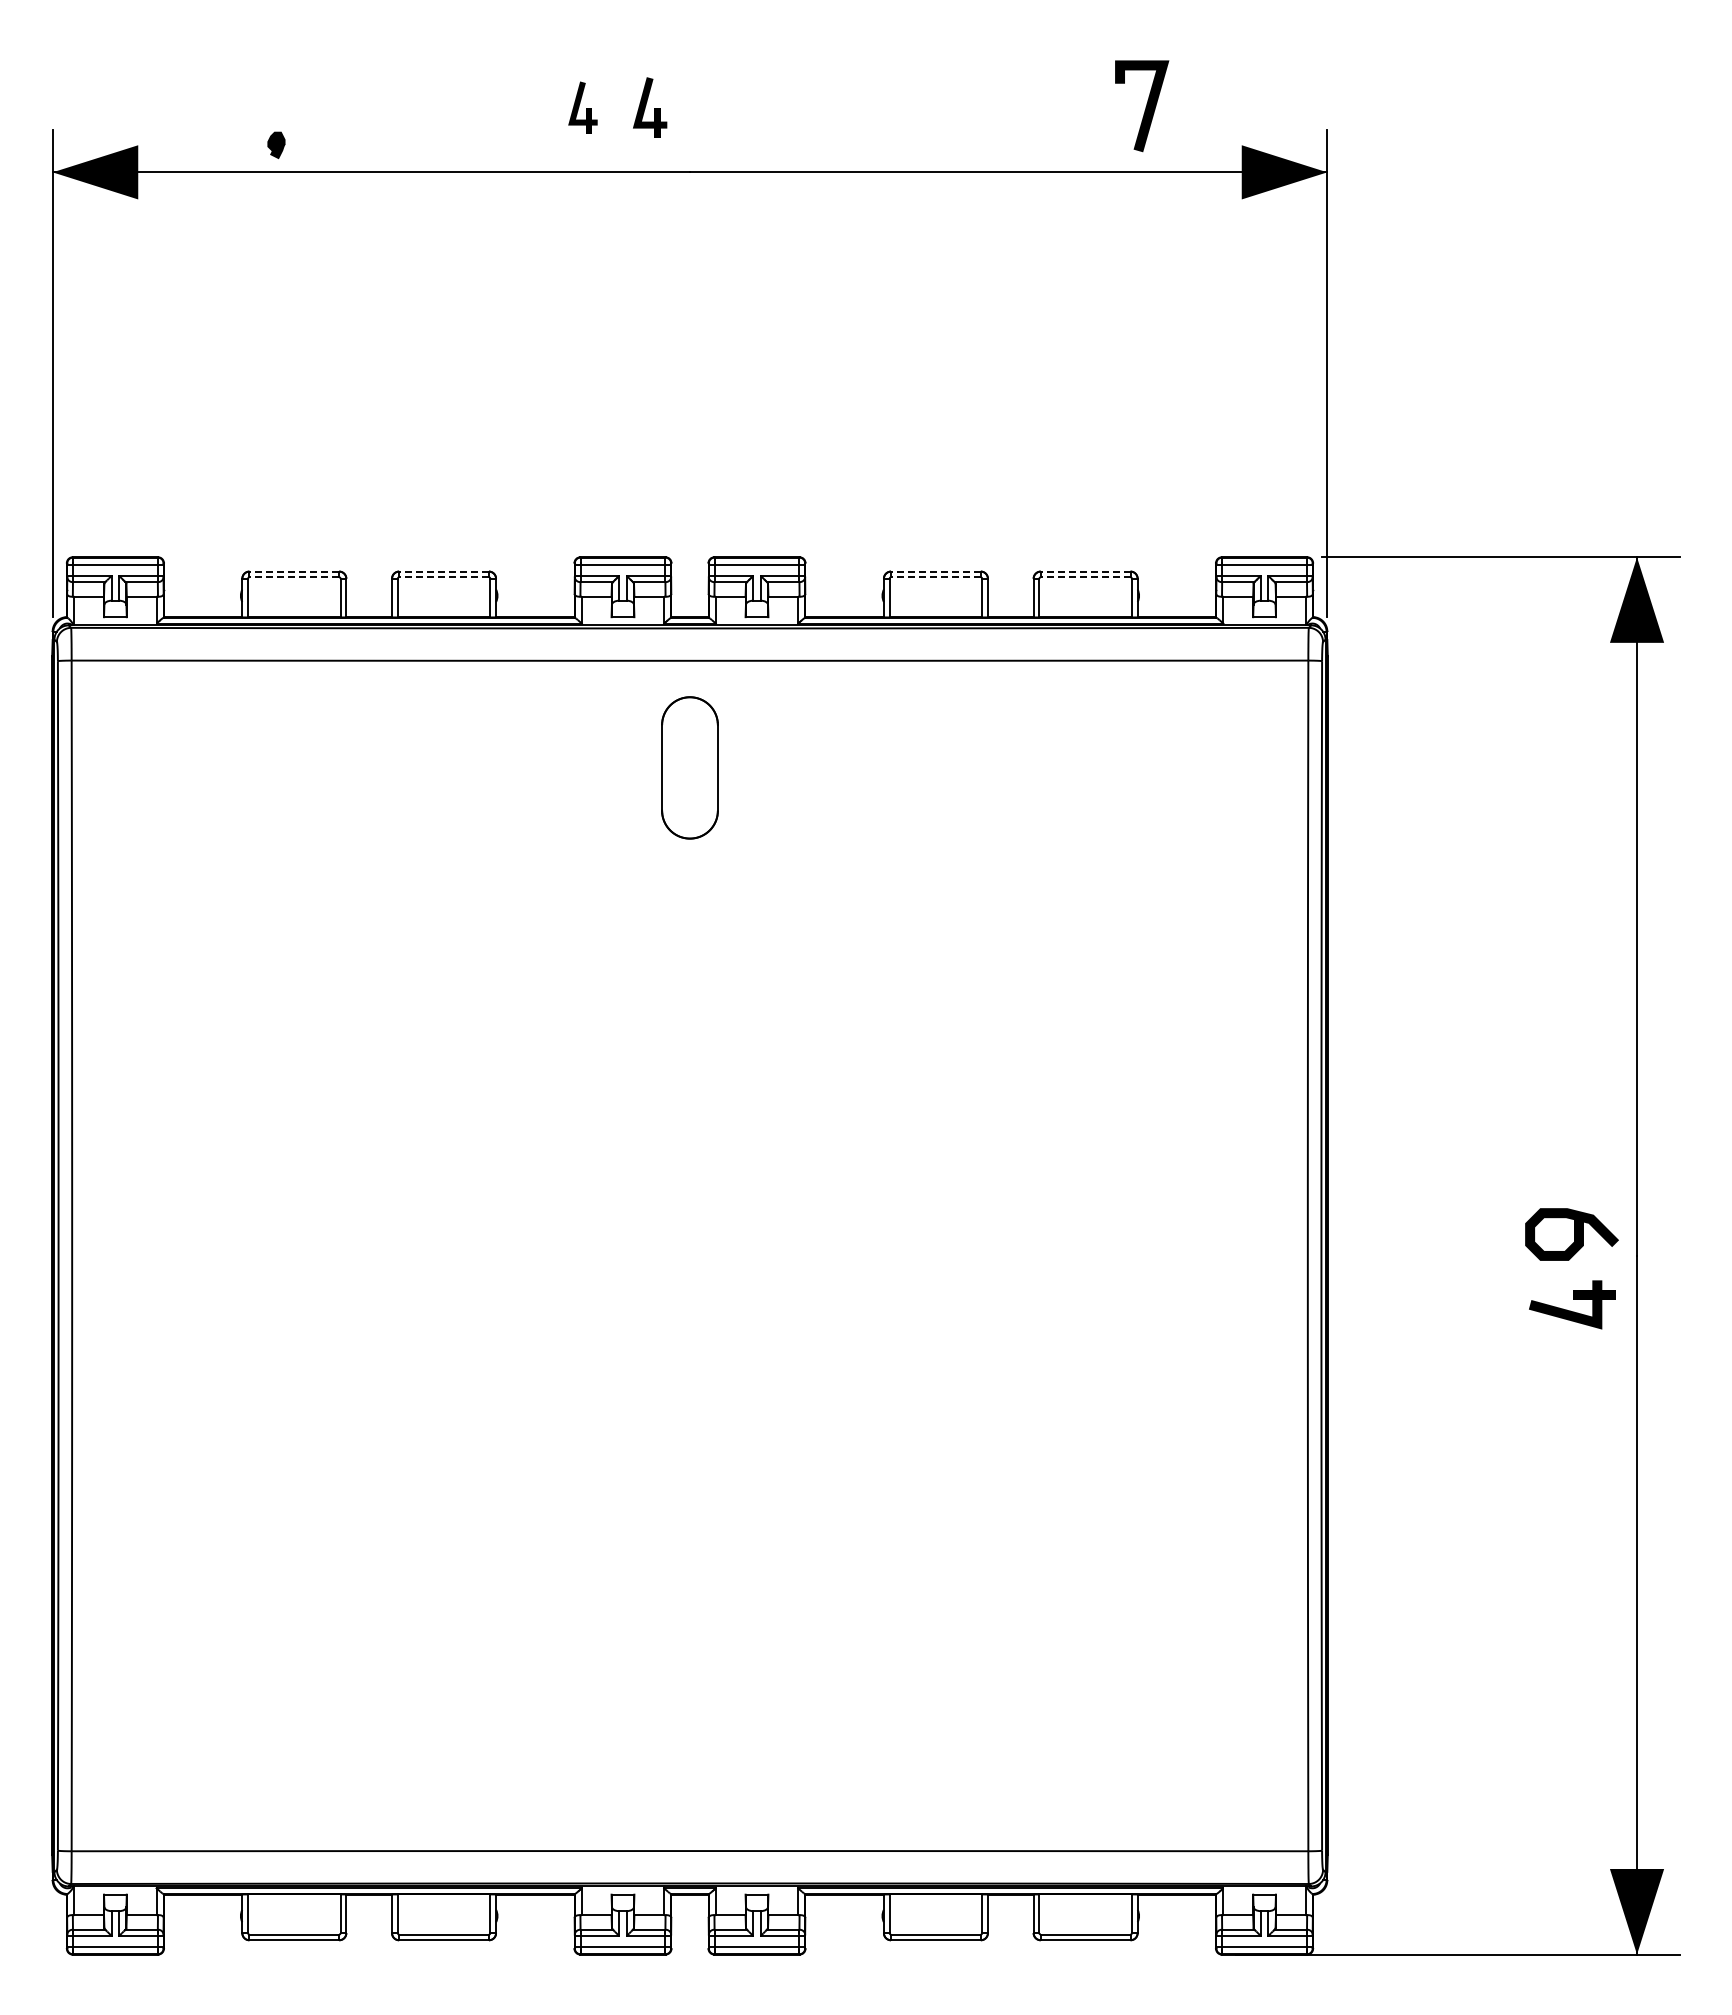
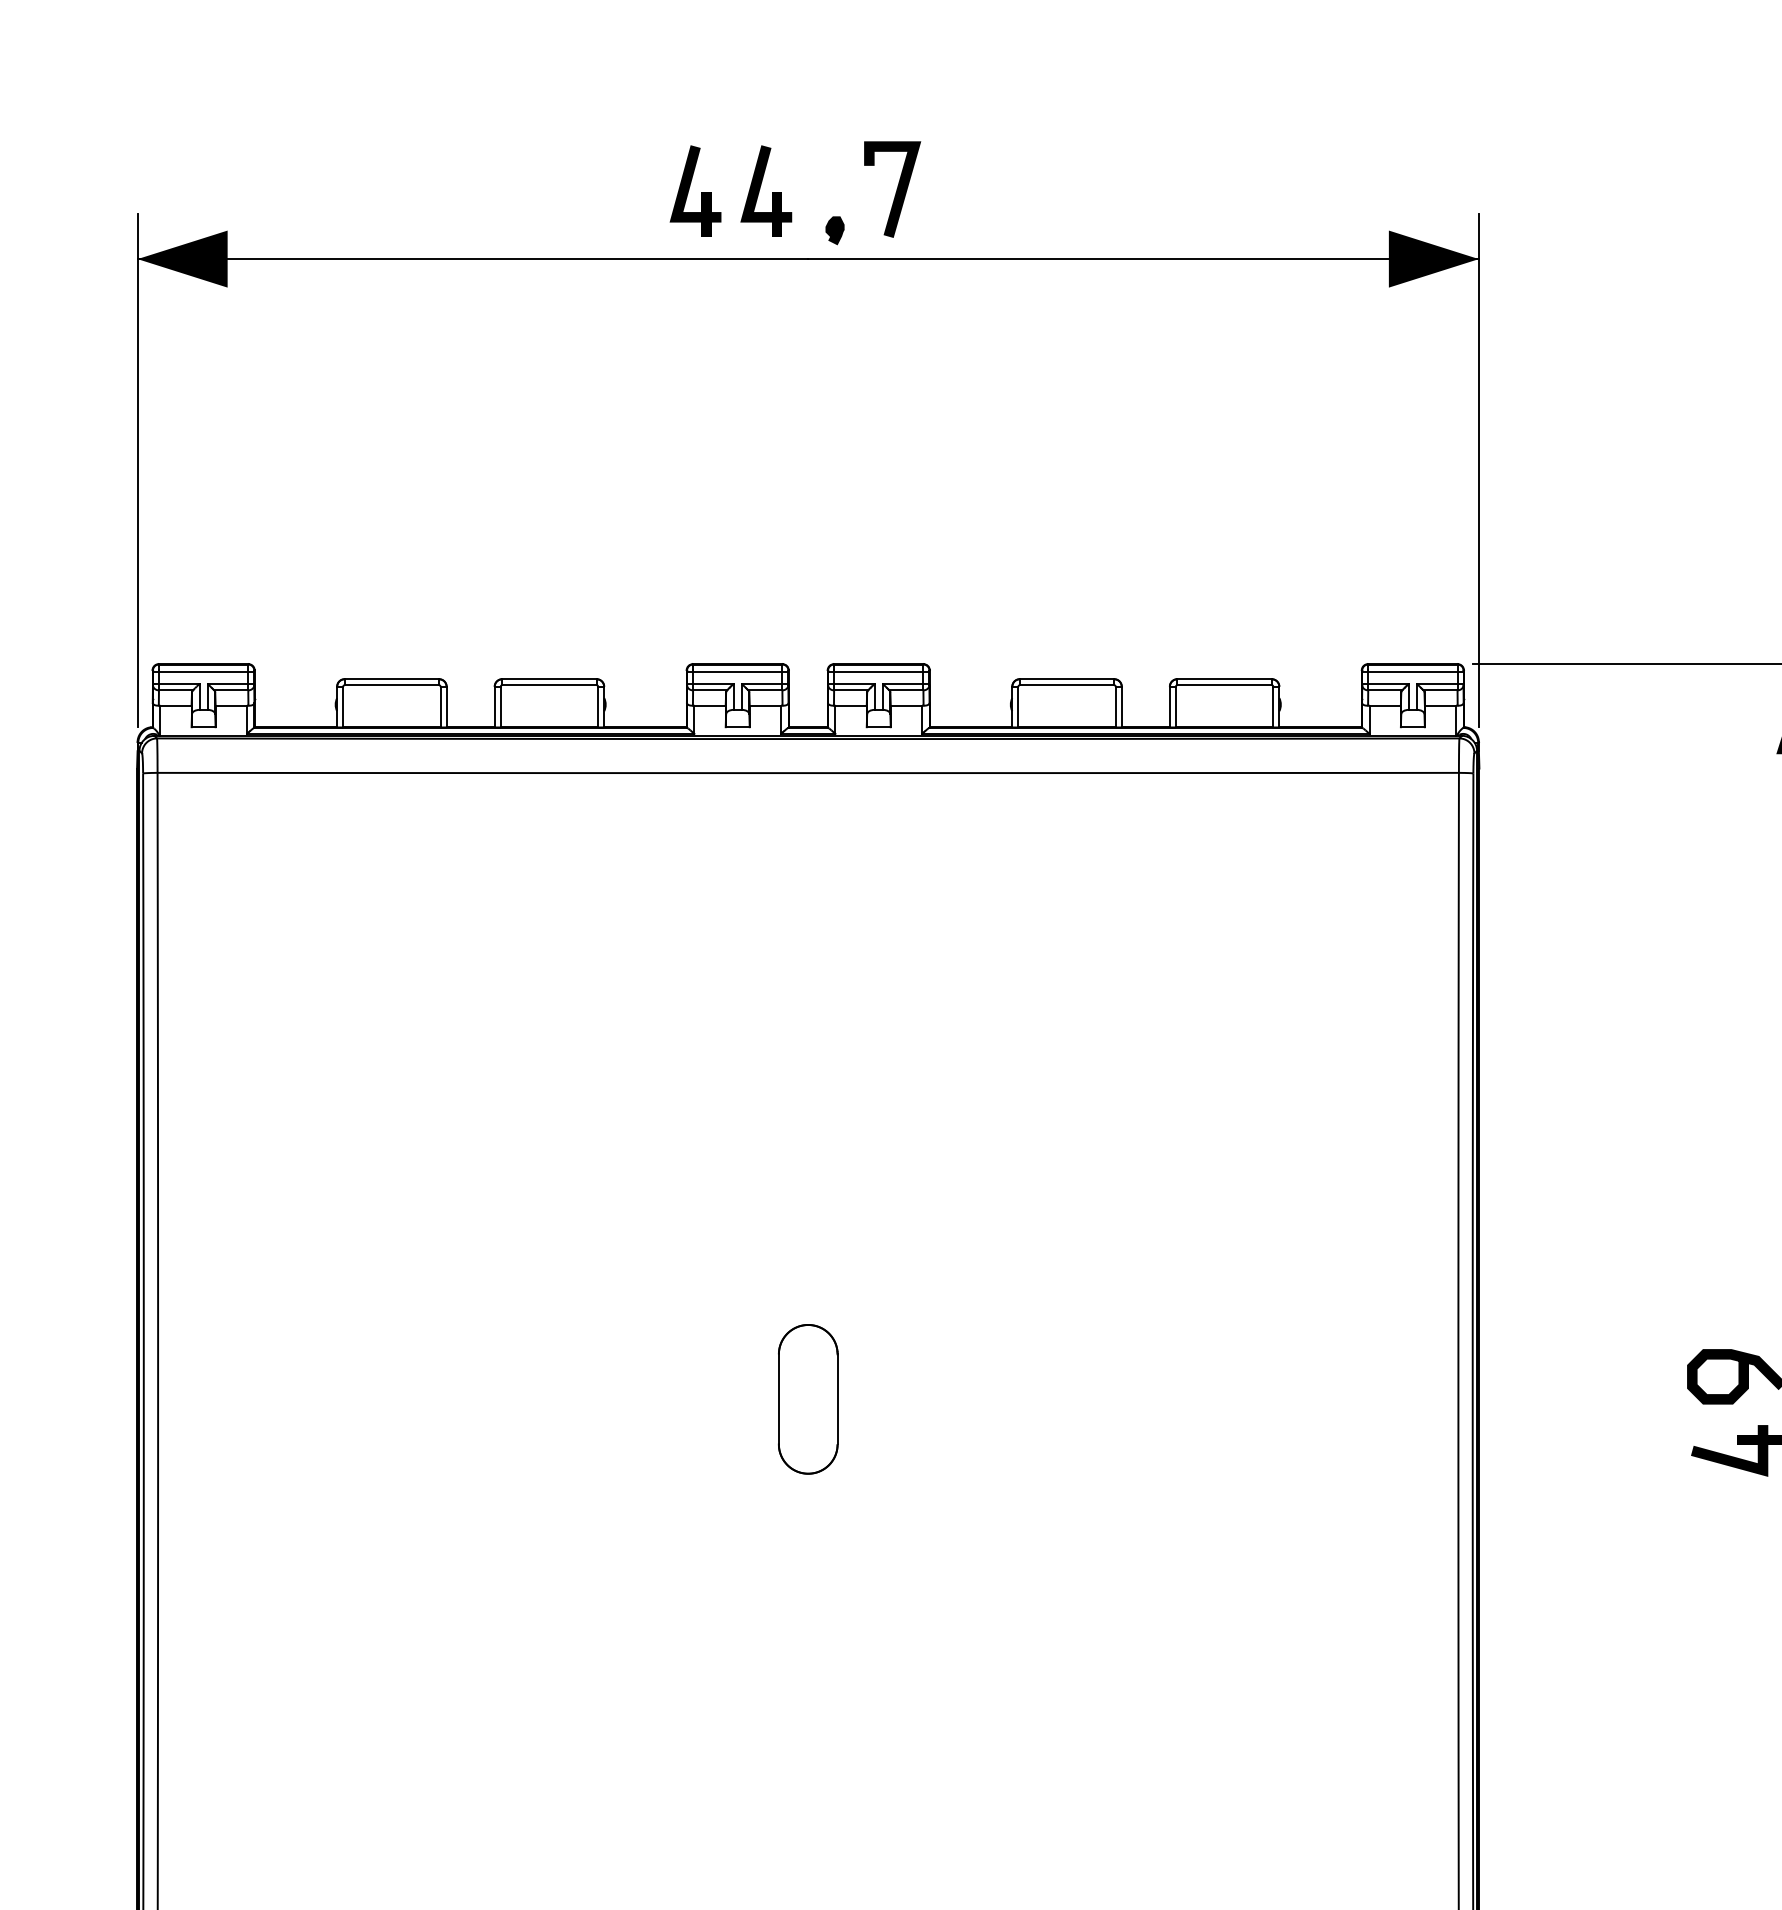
part: (582, 107) -> (695, 190), size x1.67
part: (649, 107) -> (765, 190), size x1.43
line: (1145, 107) -> (896, 190), moved
part: (276, 144) -> (835, 229), moved
line: (294, 571) -> (392, 679), dashed -> solid
line: (444, 571) -> (549, 679), dashed -> solid
line: (935, 571) -> (1066, 679), dashed -> solid
line: (1085, 571) -> (1224, 679), dashed -> solid
line: (294, 577) -> (392, 685), dashed -> solid
line: (444, 577) -> (549, 685), dashed -> solid
line: (935, 577) -> (1066, 685), dashed -> solid
line: (1085, 577) -> (1224, 685), dashed -> solid
part: (689, 767) -> (807, 1398), moved

